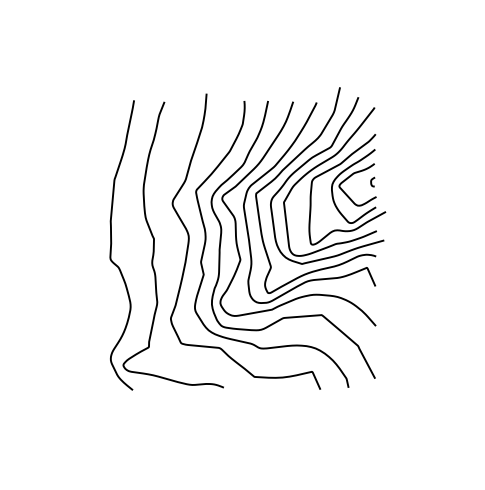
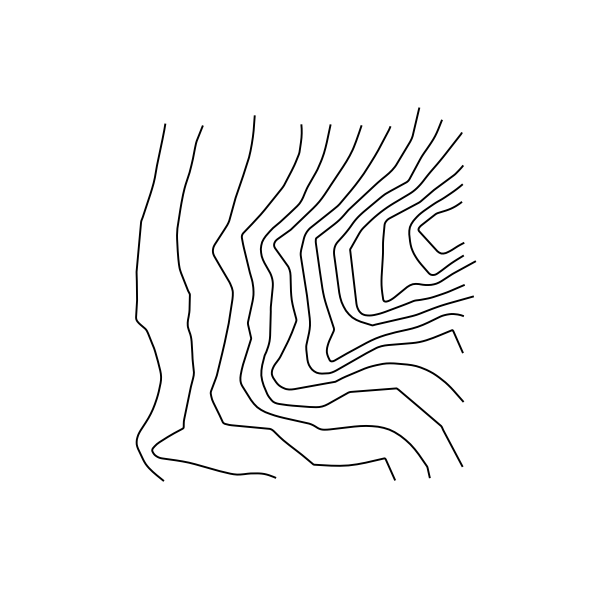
curve: (372, 180) -> (459, 222), removed

